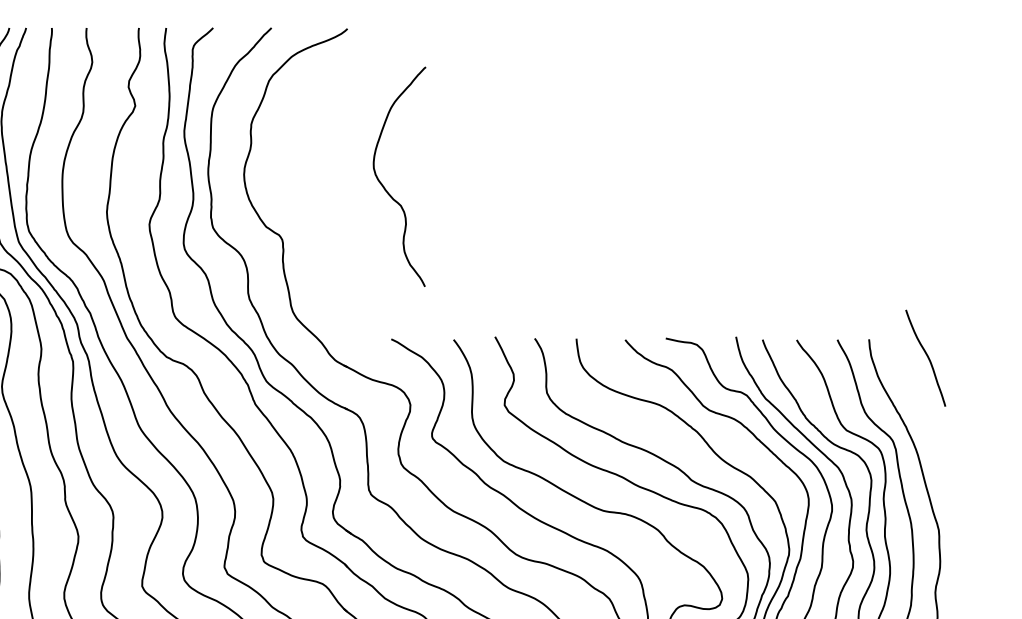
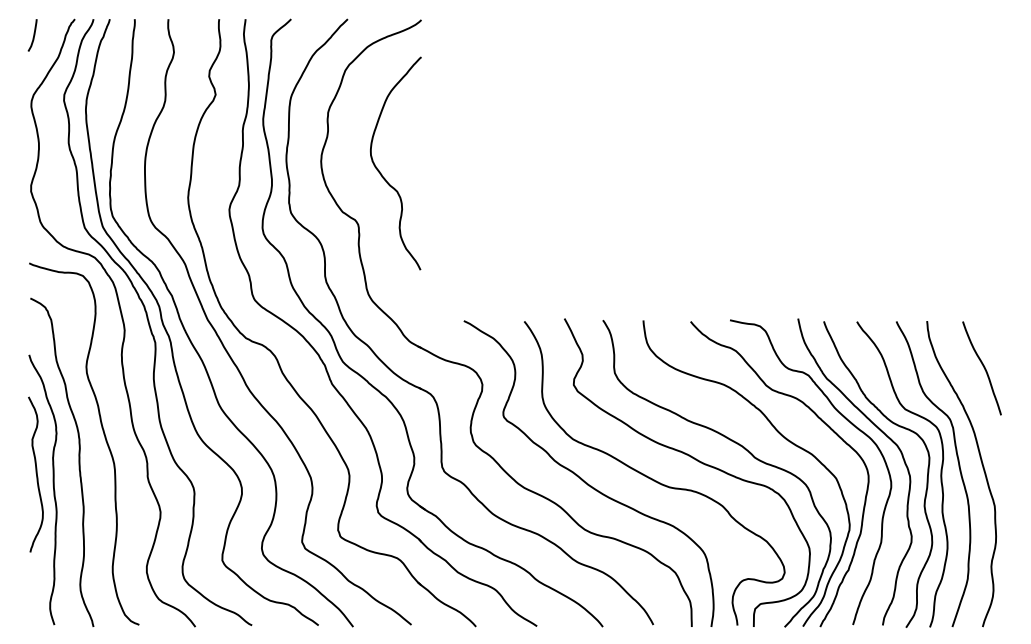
curve: (383, 185) -> (380, 171), moved
curve: (927, 357) -> (983, 367), moved

